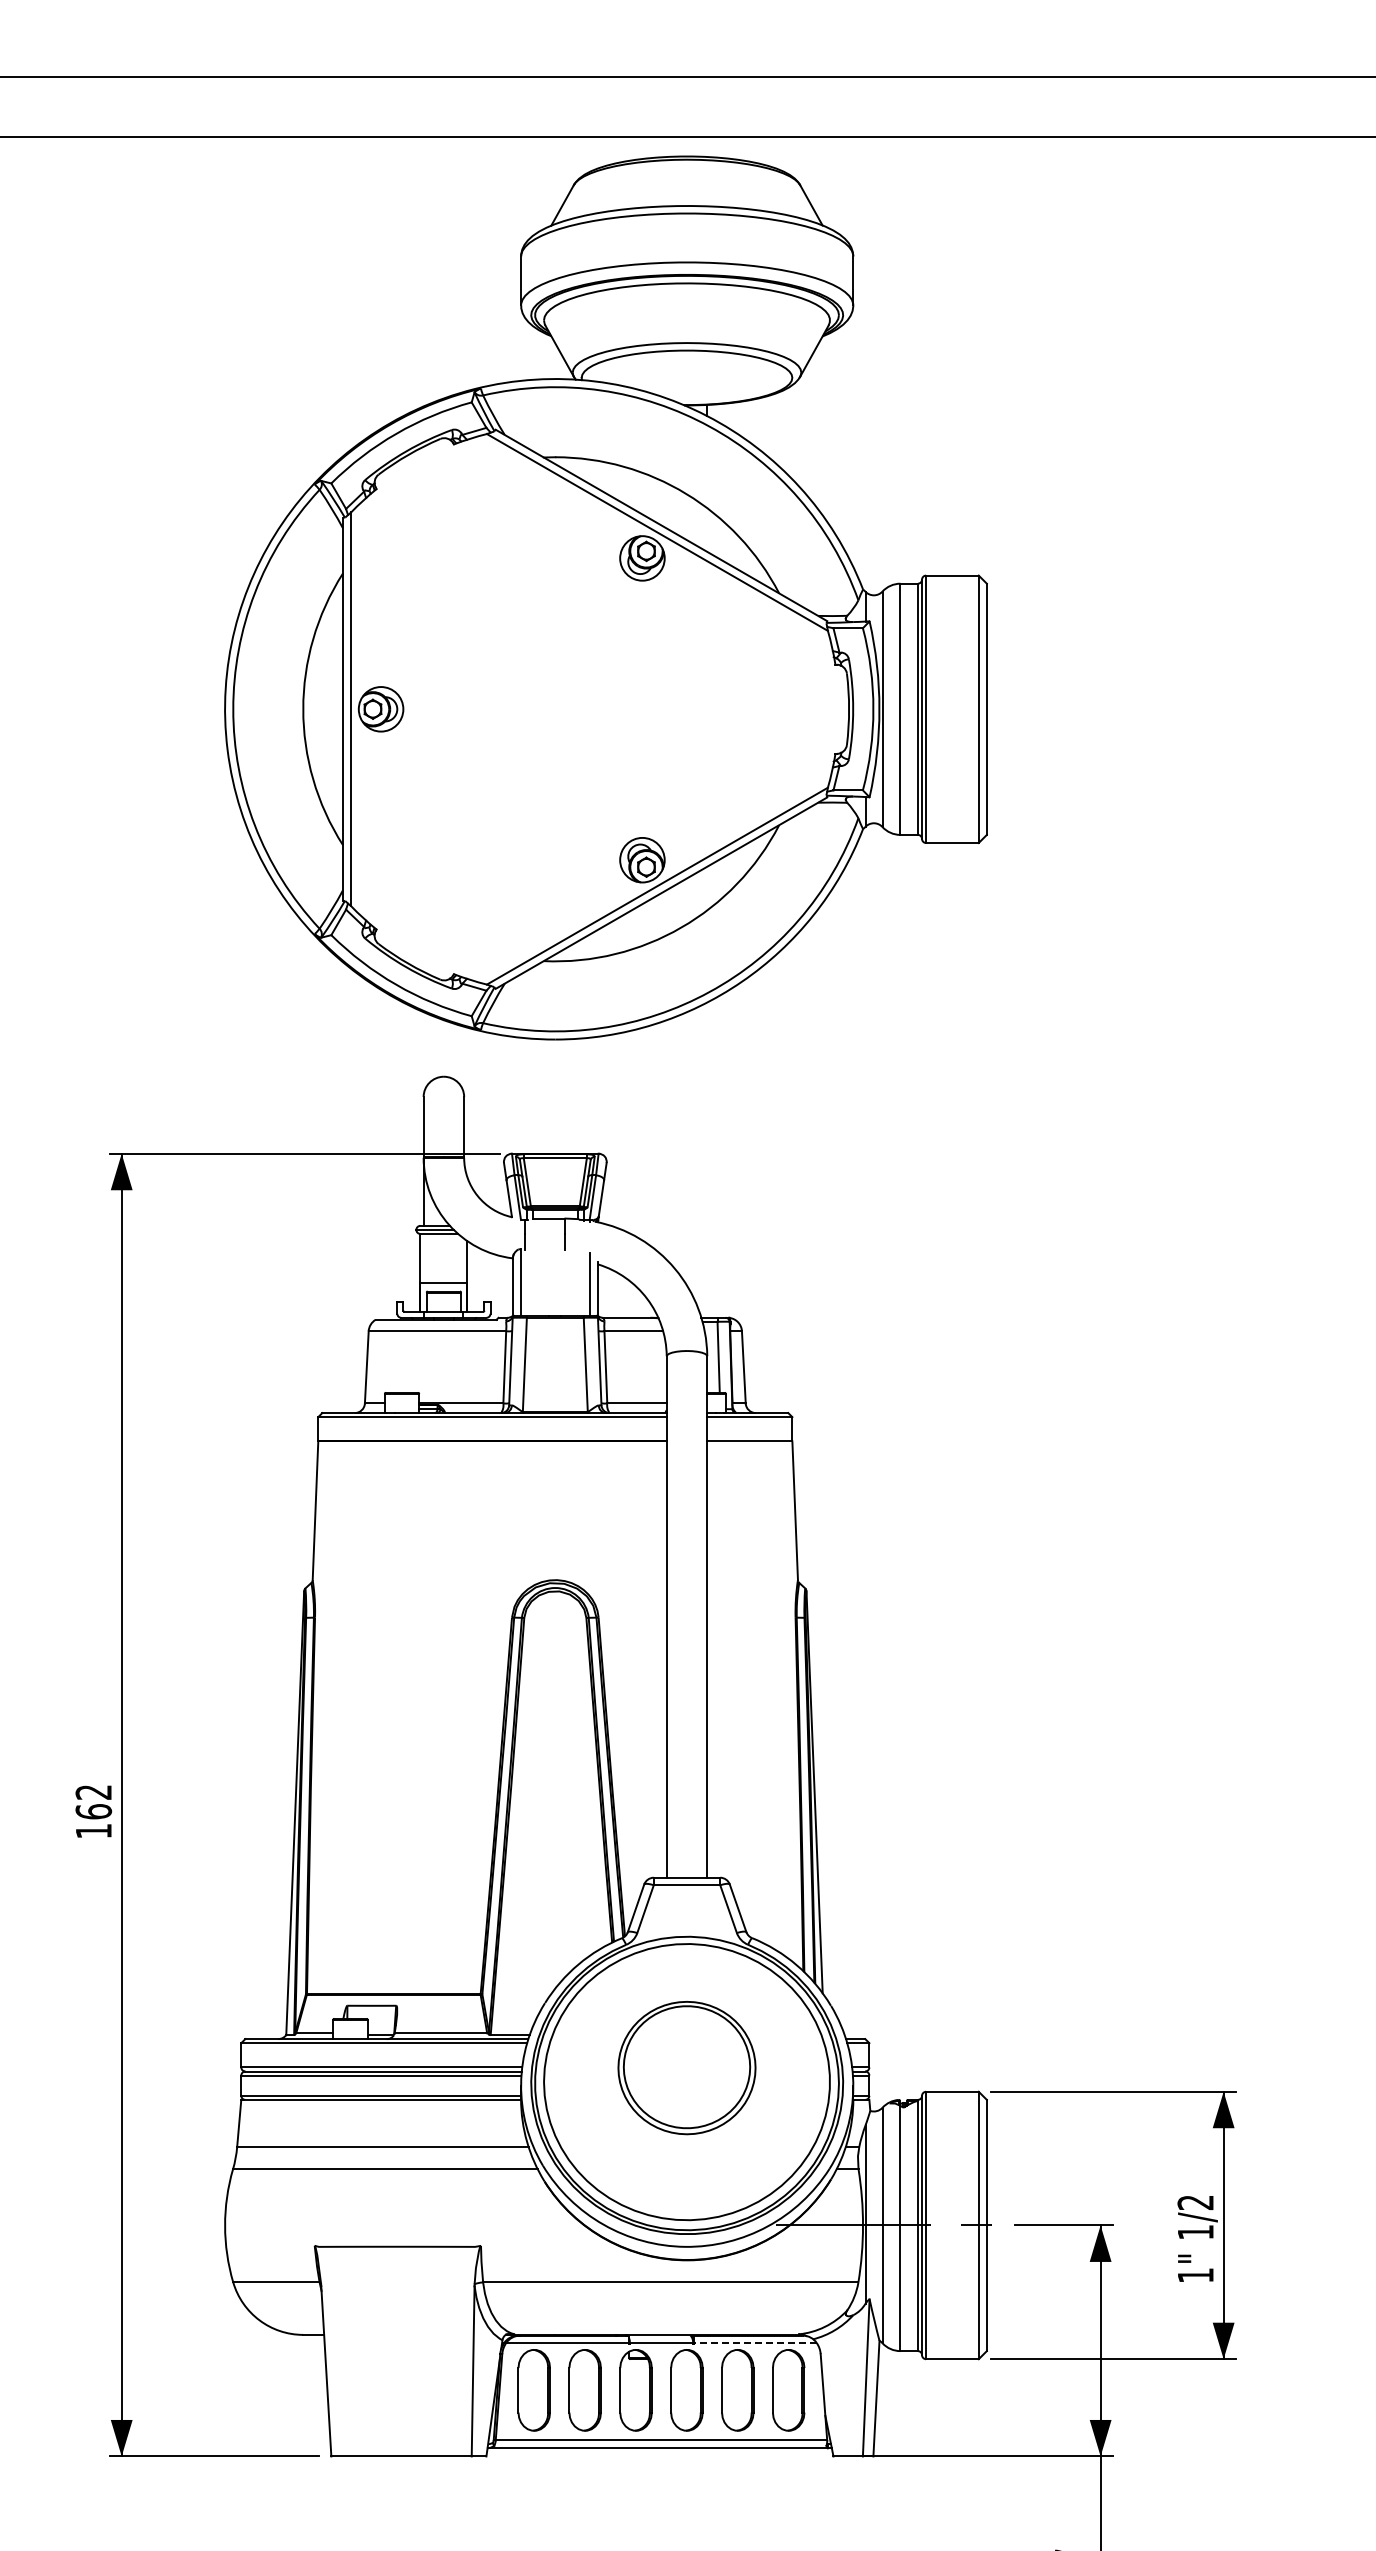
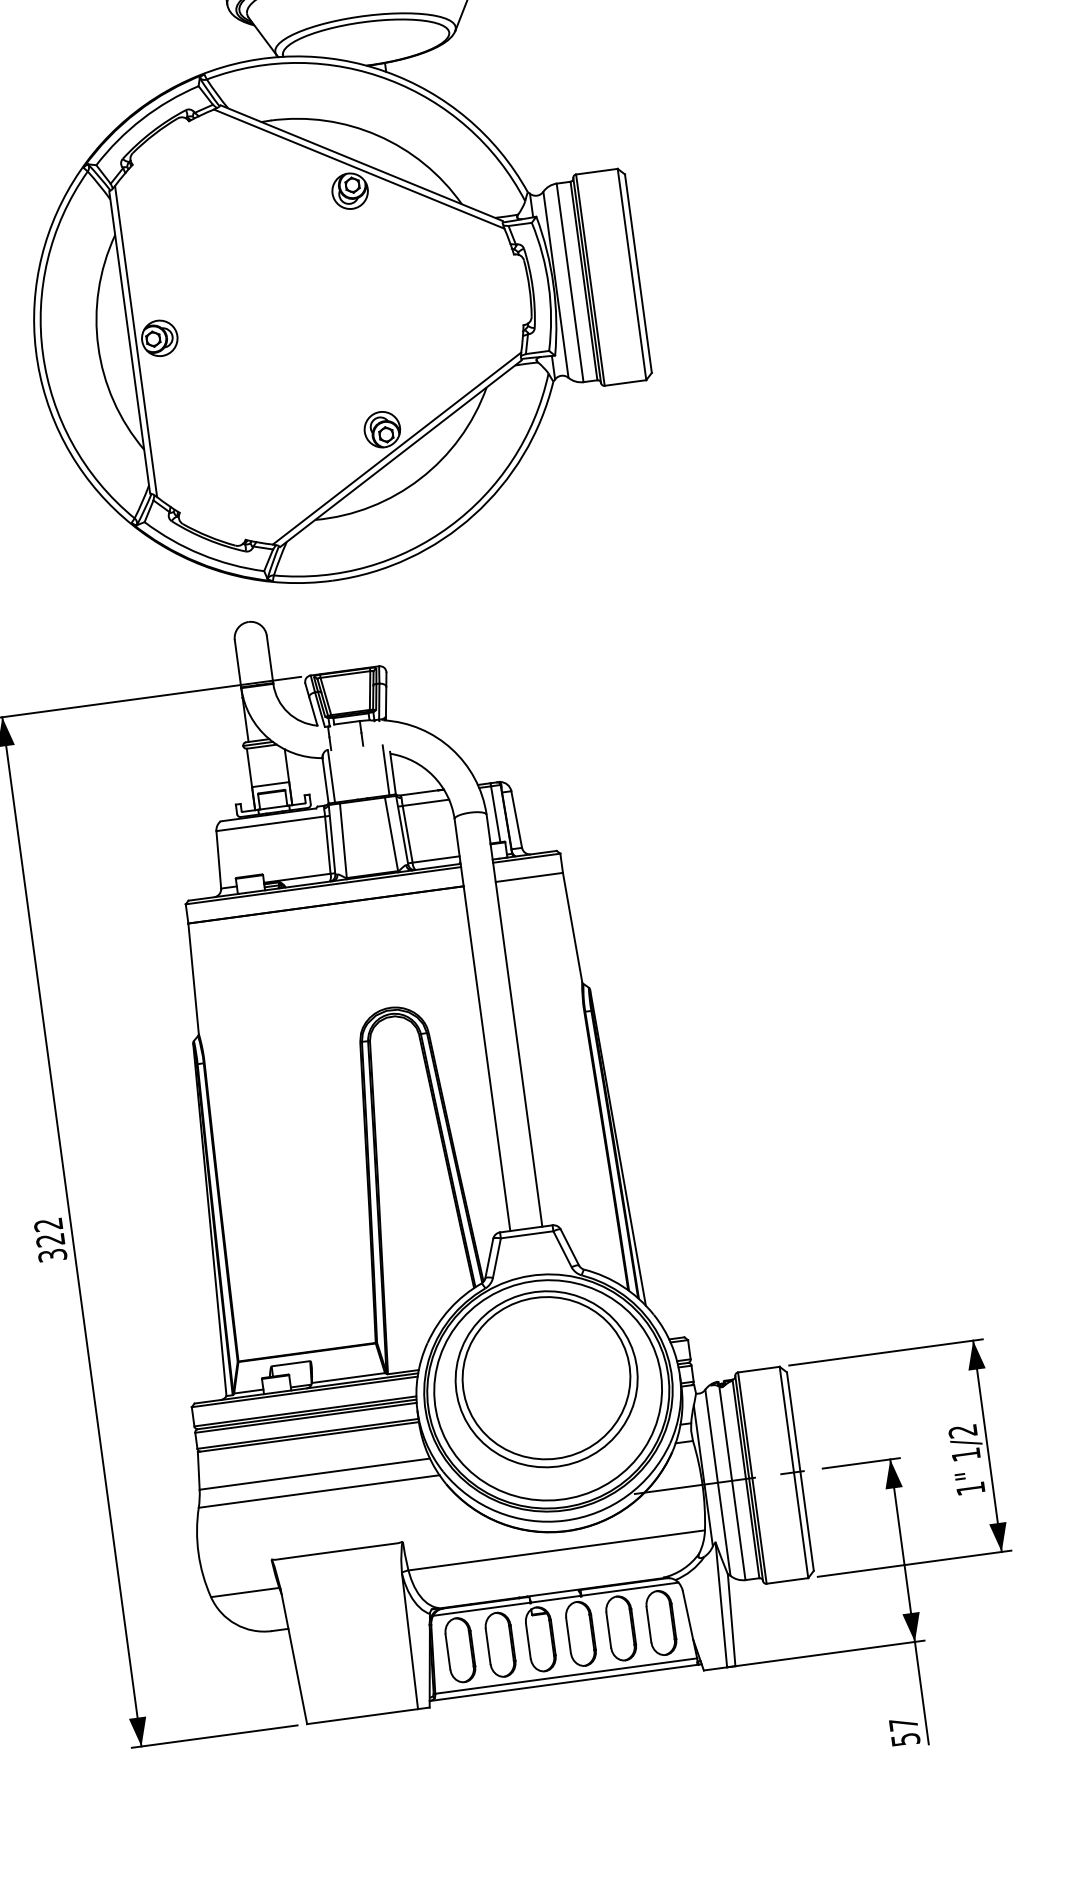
text: (93, 1821) -> (51, 1247), 162 -> 322
part: (686, 2067) -> (546, 1378), size x1.67
line: (754, 2343) -> (629, 1589), dashed -> solid

